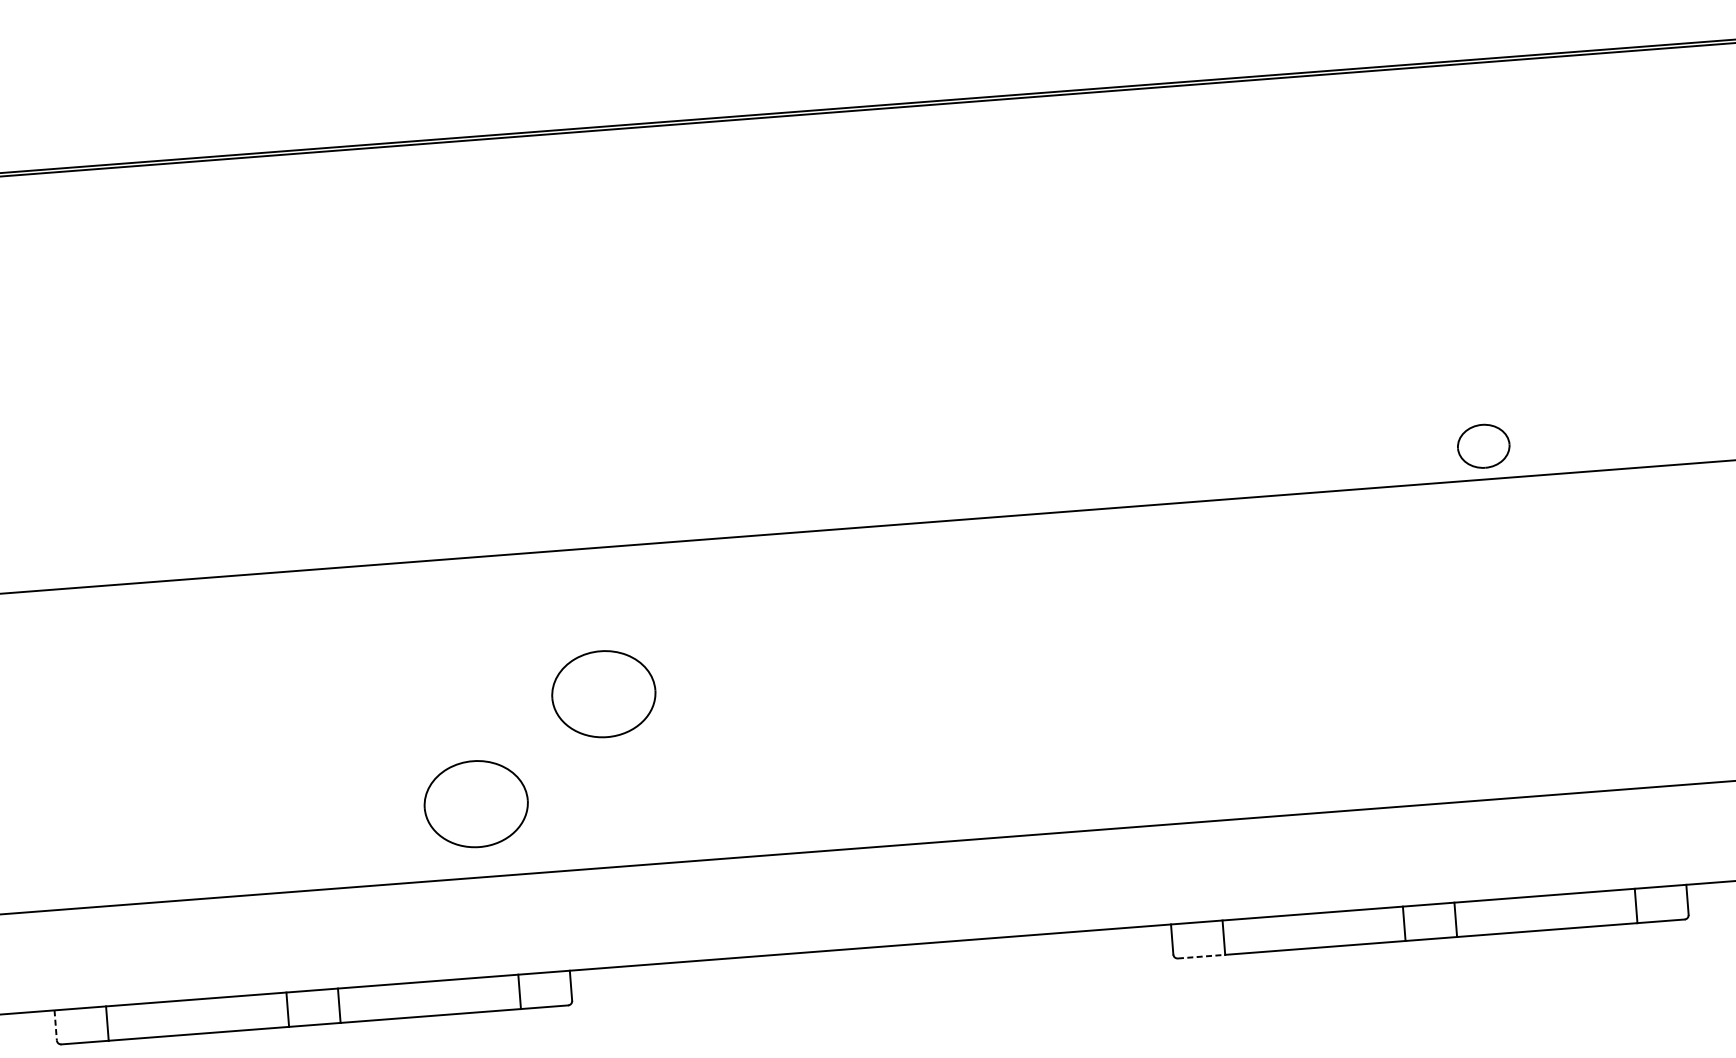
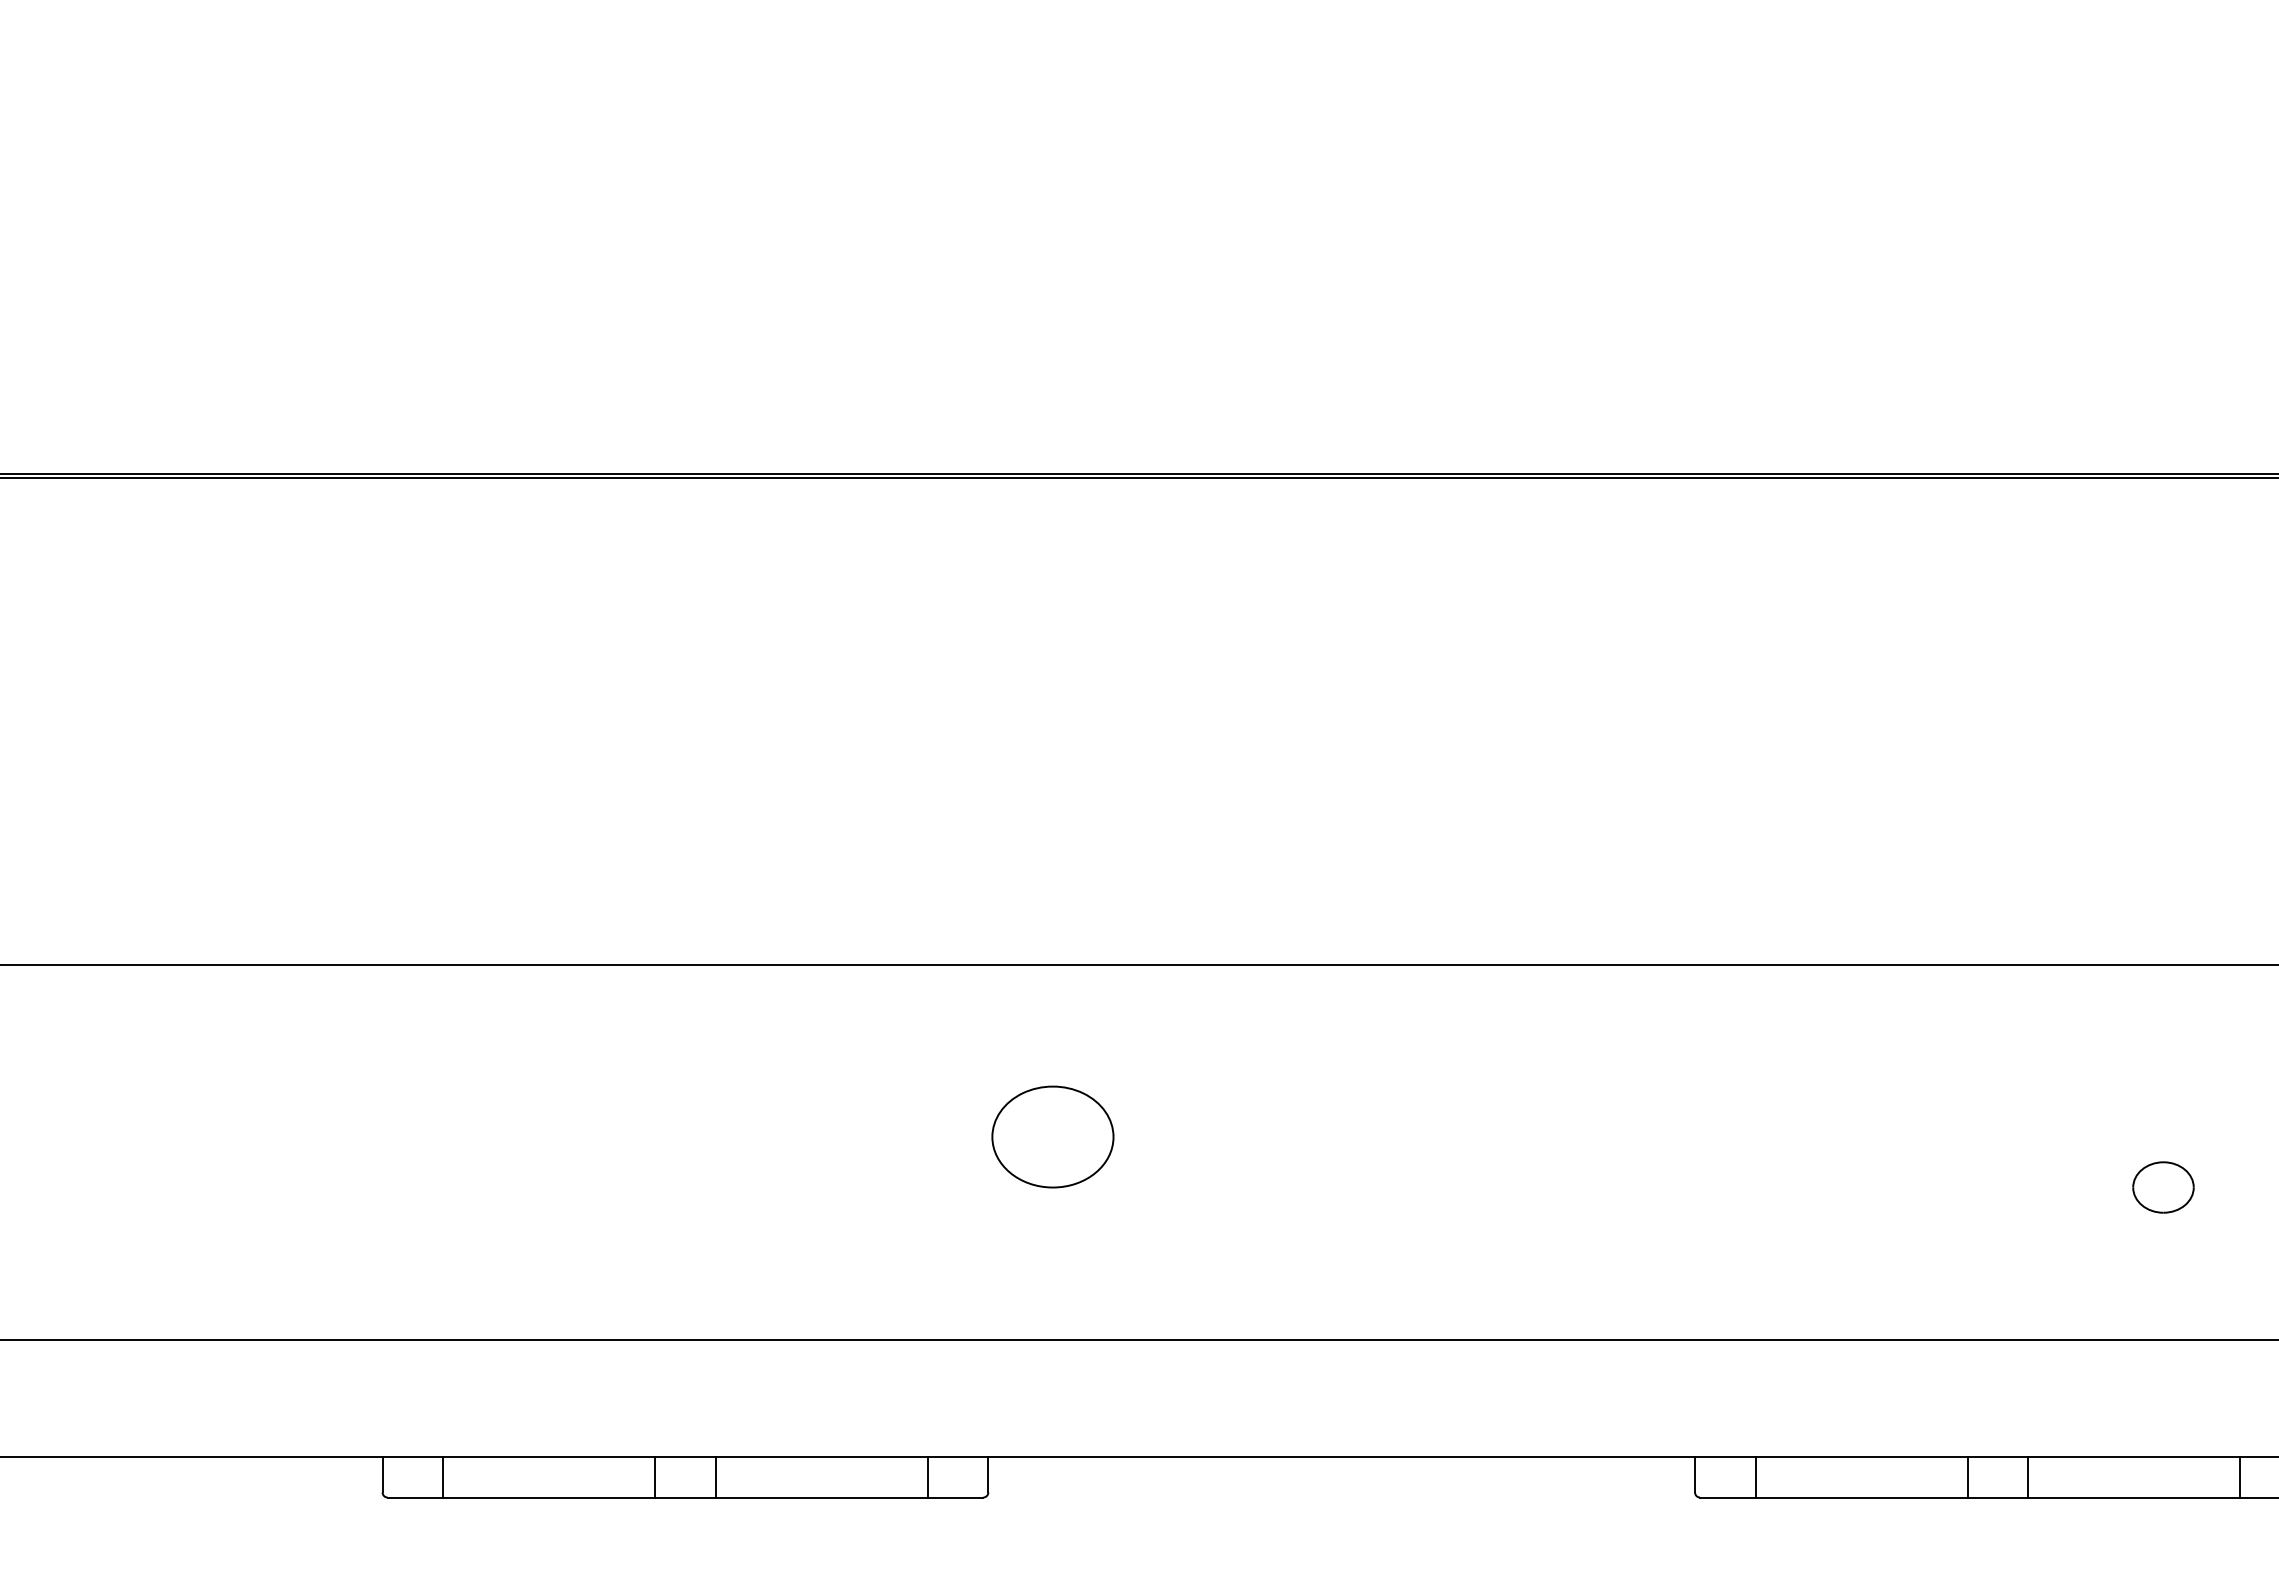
part: (1483, 446) -> (2163, 1187), moved
part: (475, 803) -> (893, 1253), removed
line: (1201, 956) -> (1727, 1497), dashed -> solid
line: (55, 1025) -> (382, 1474), dashed -> solid

